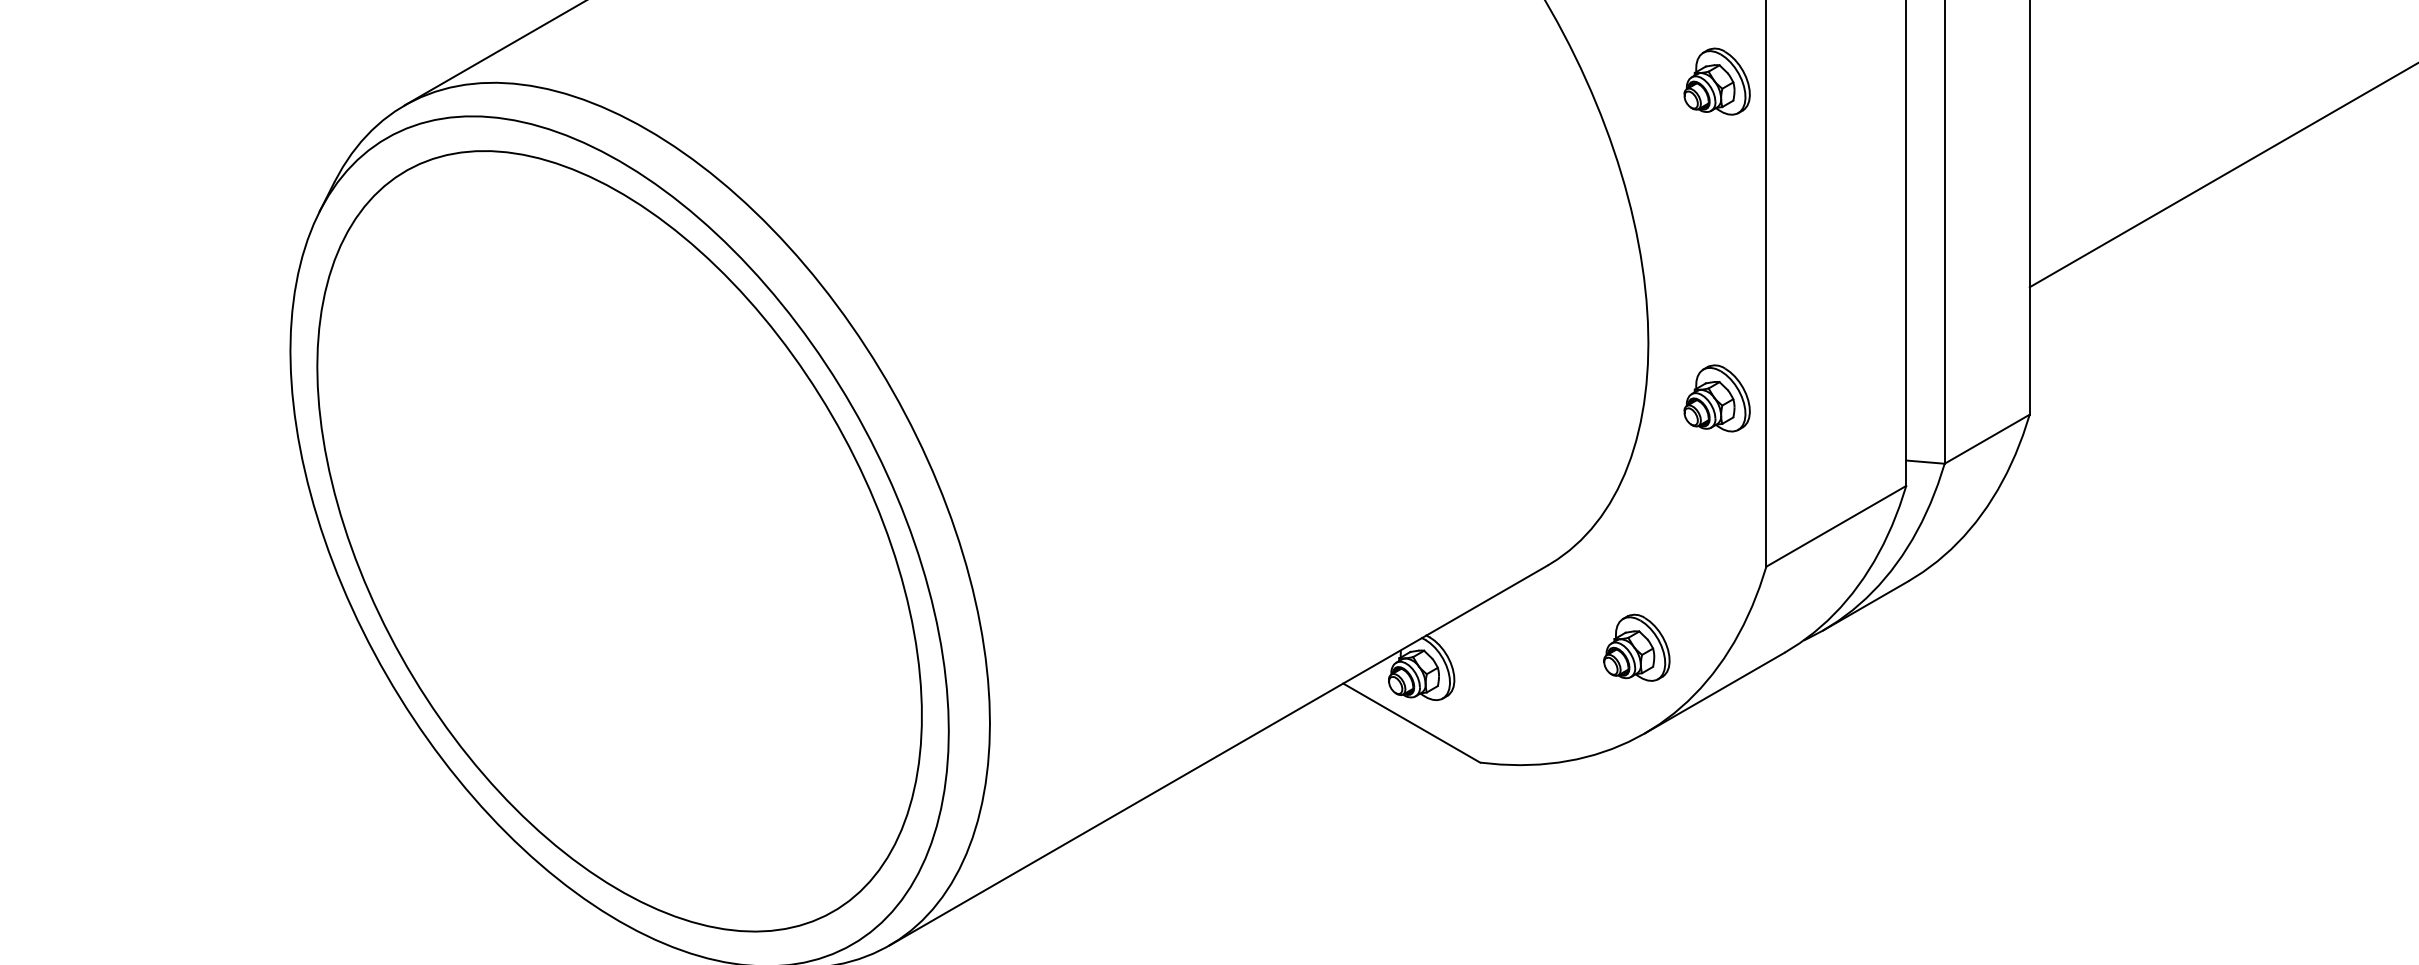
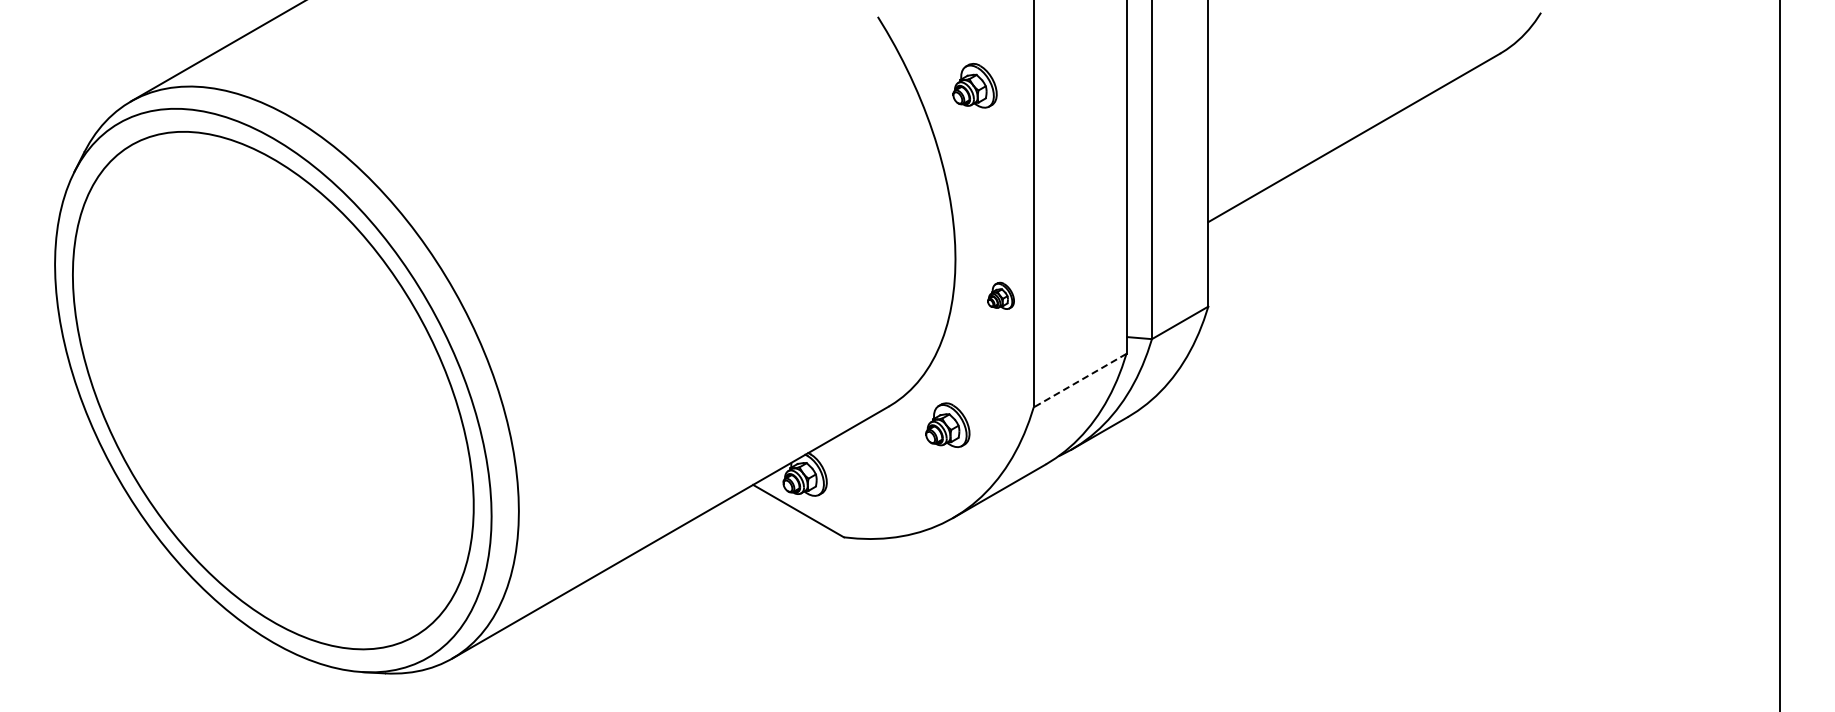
part: (1716, 81) -> (974, 85), moved
part: (1716, 397) -> (1000, 295), size x0.6
line: (1836, 526) -> (1080, 380), solid -> dashed
part: (1636, 646) -> (947, 424), moved

